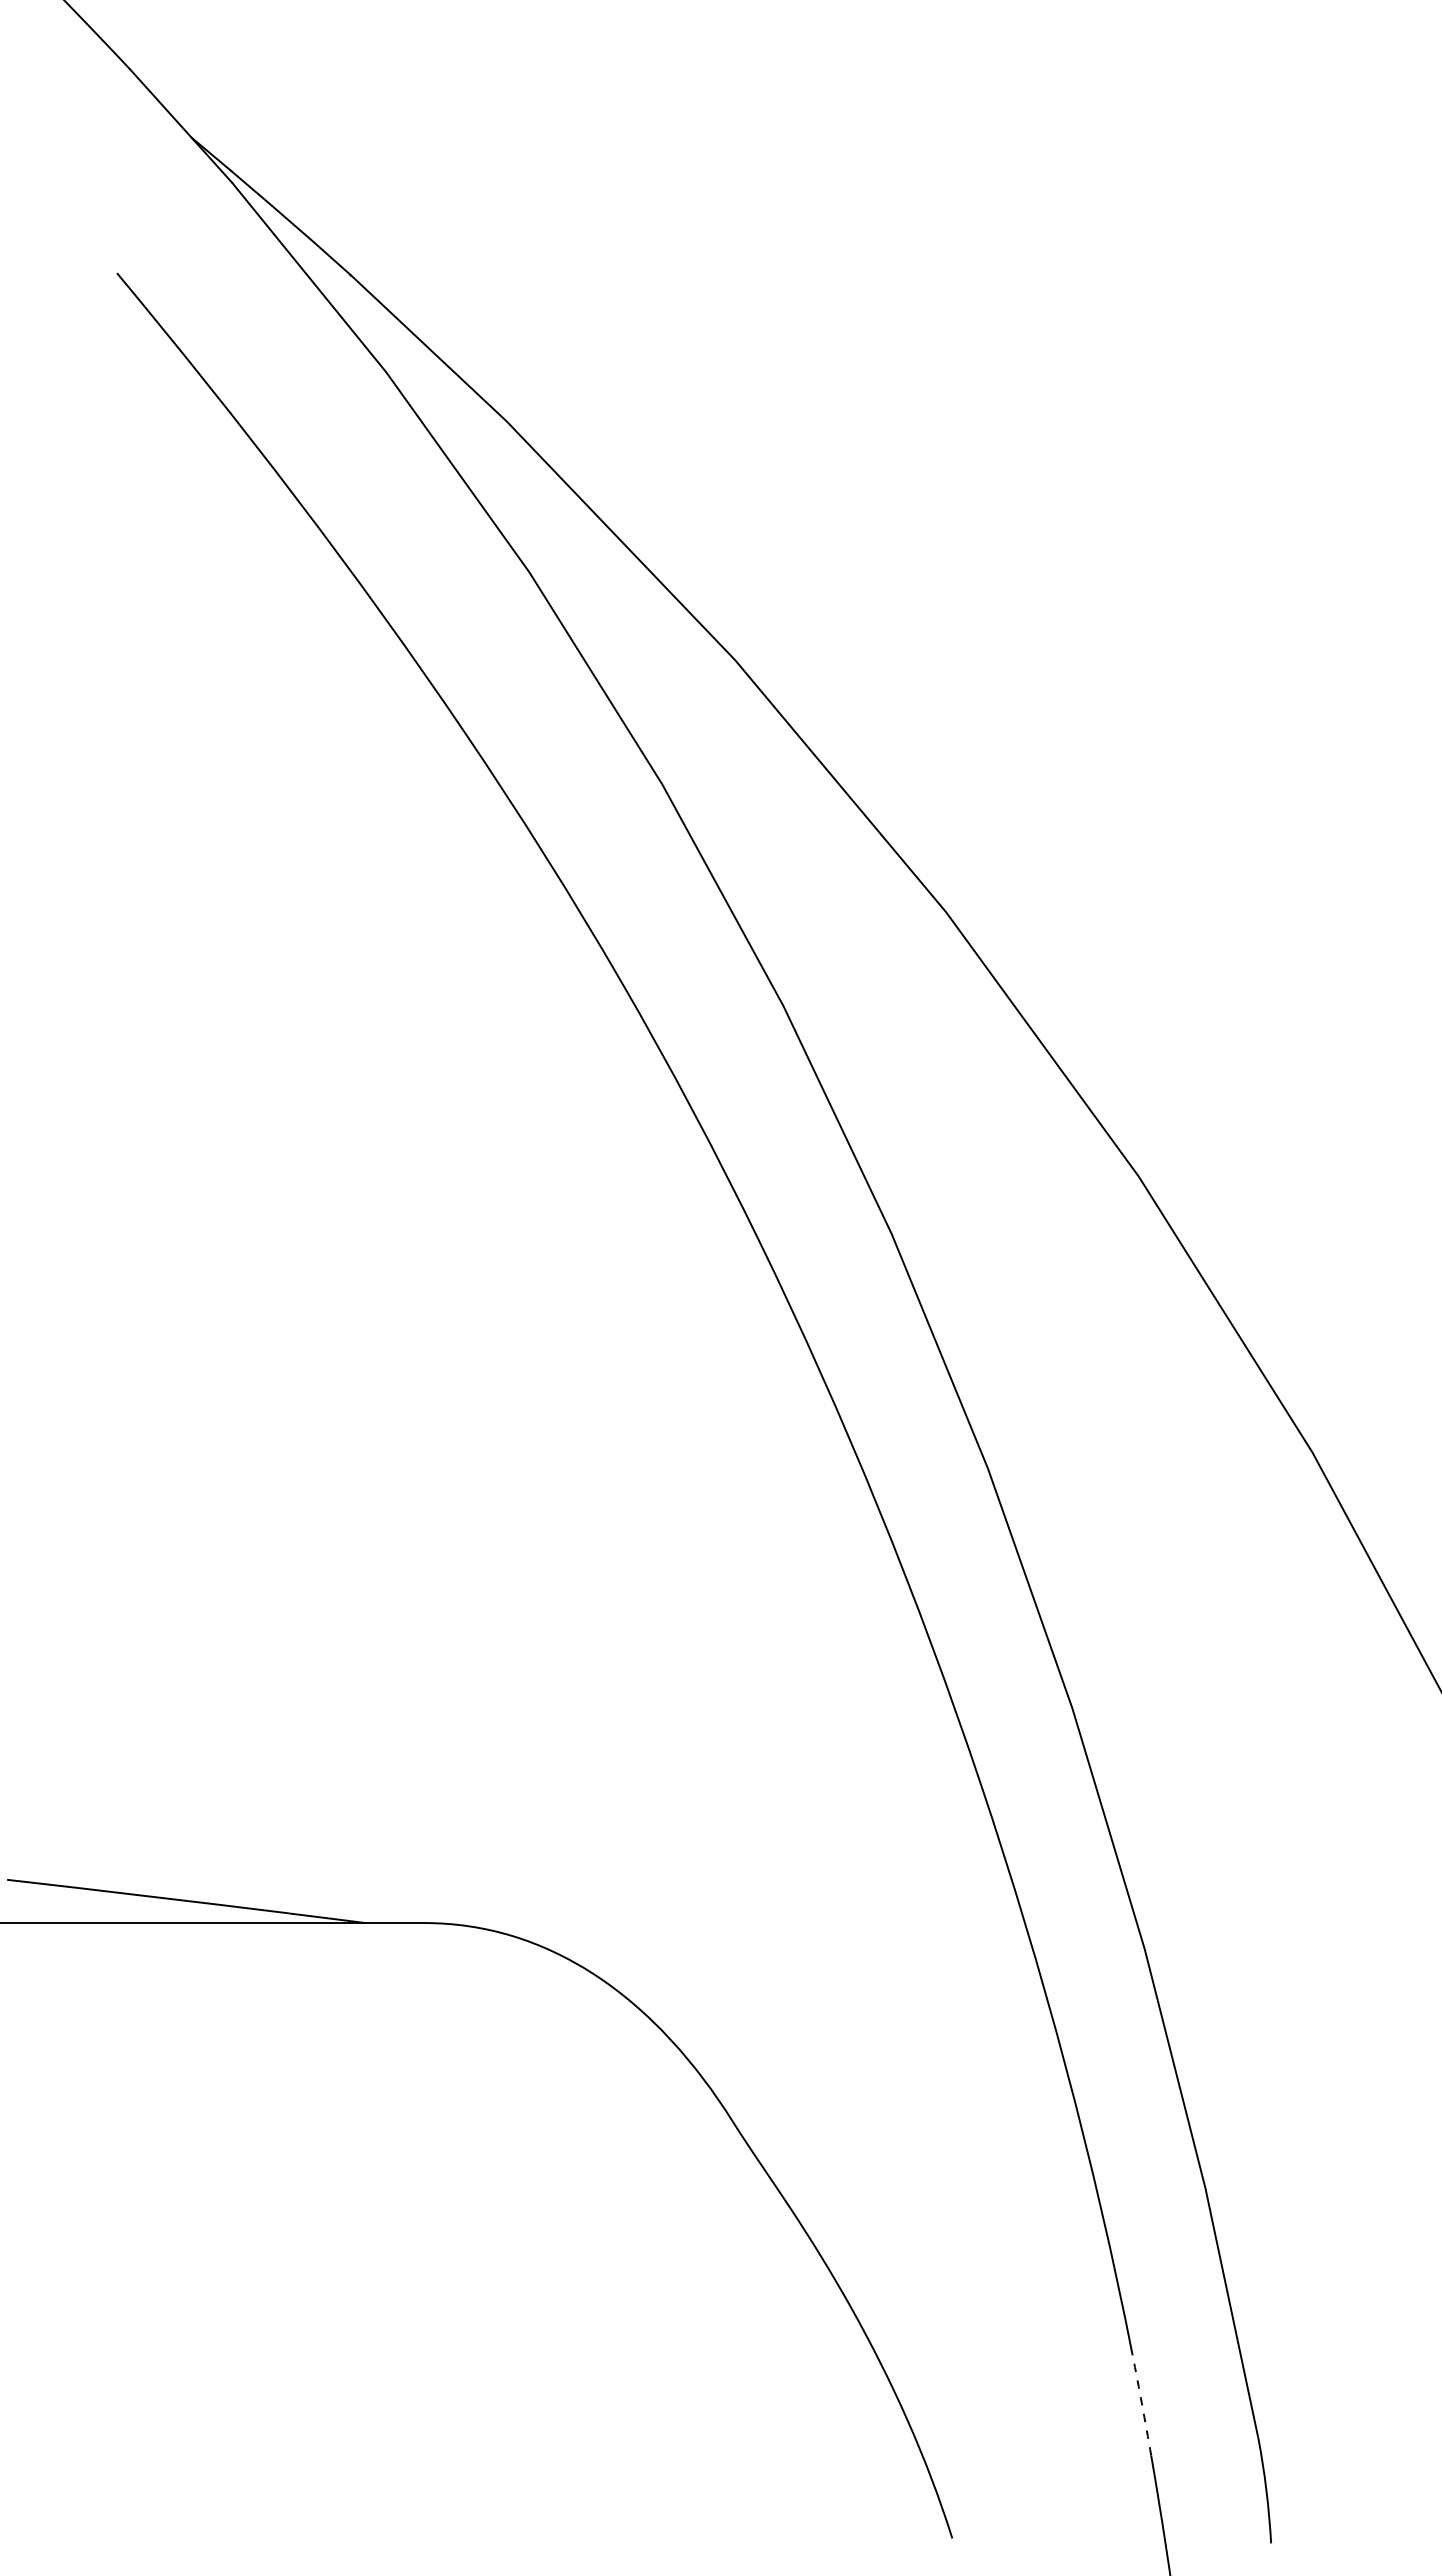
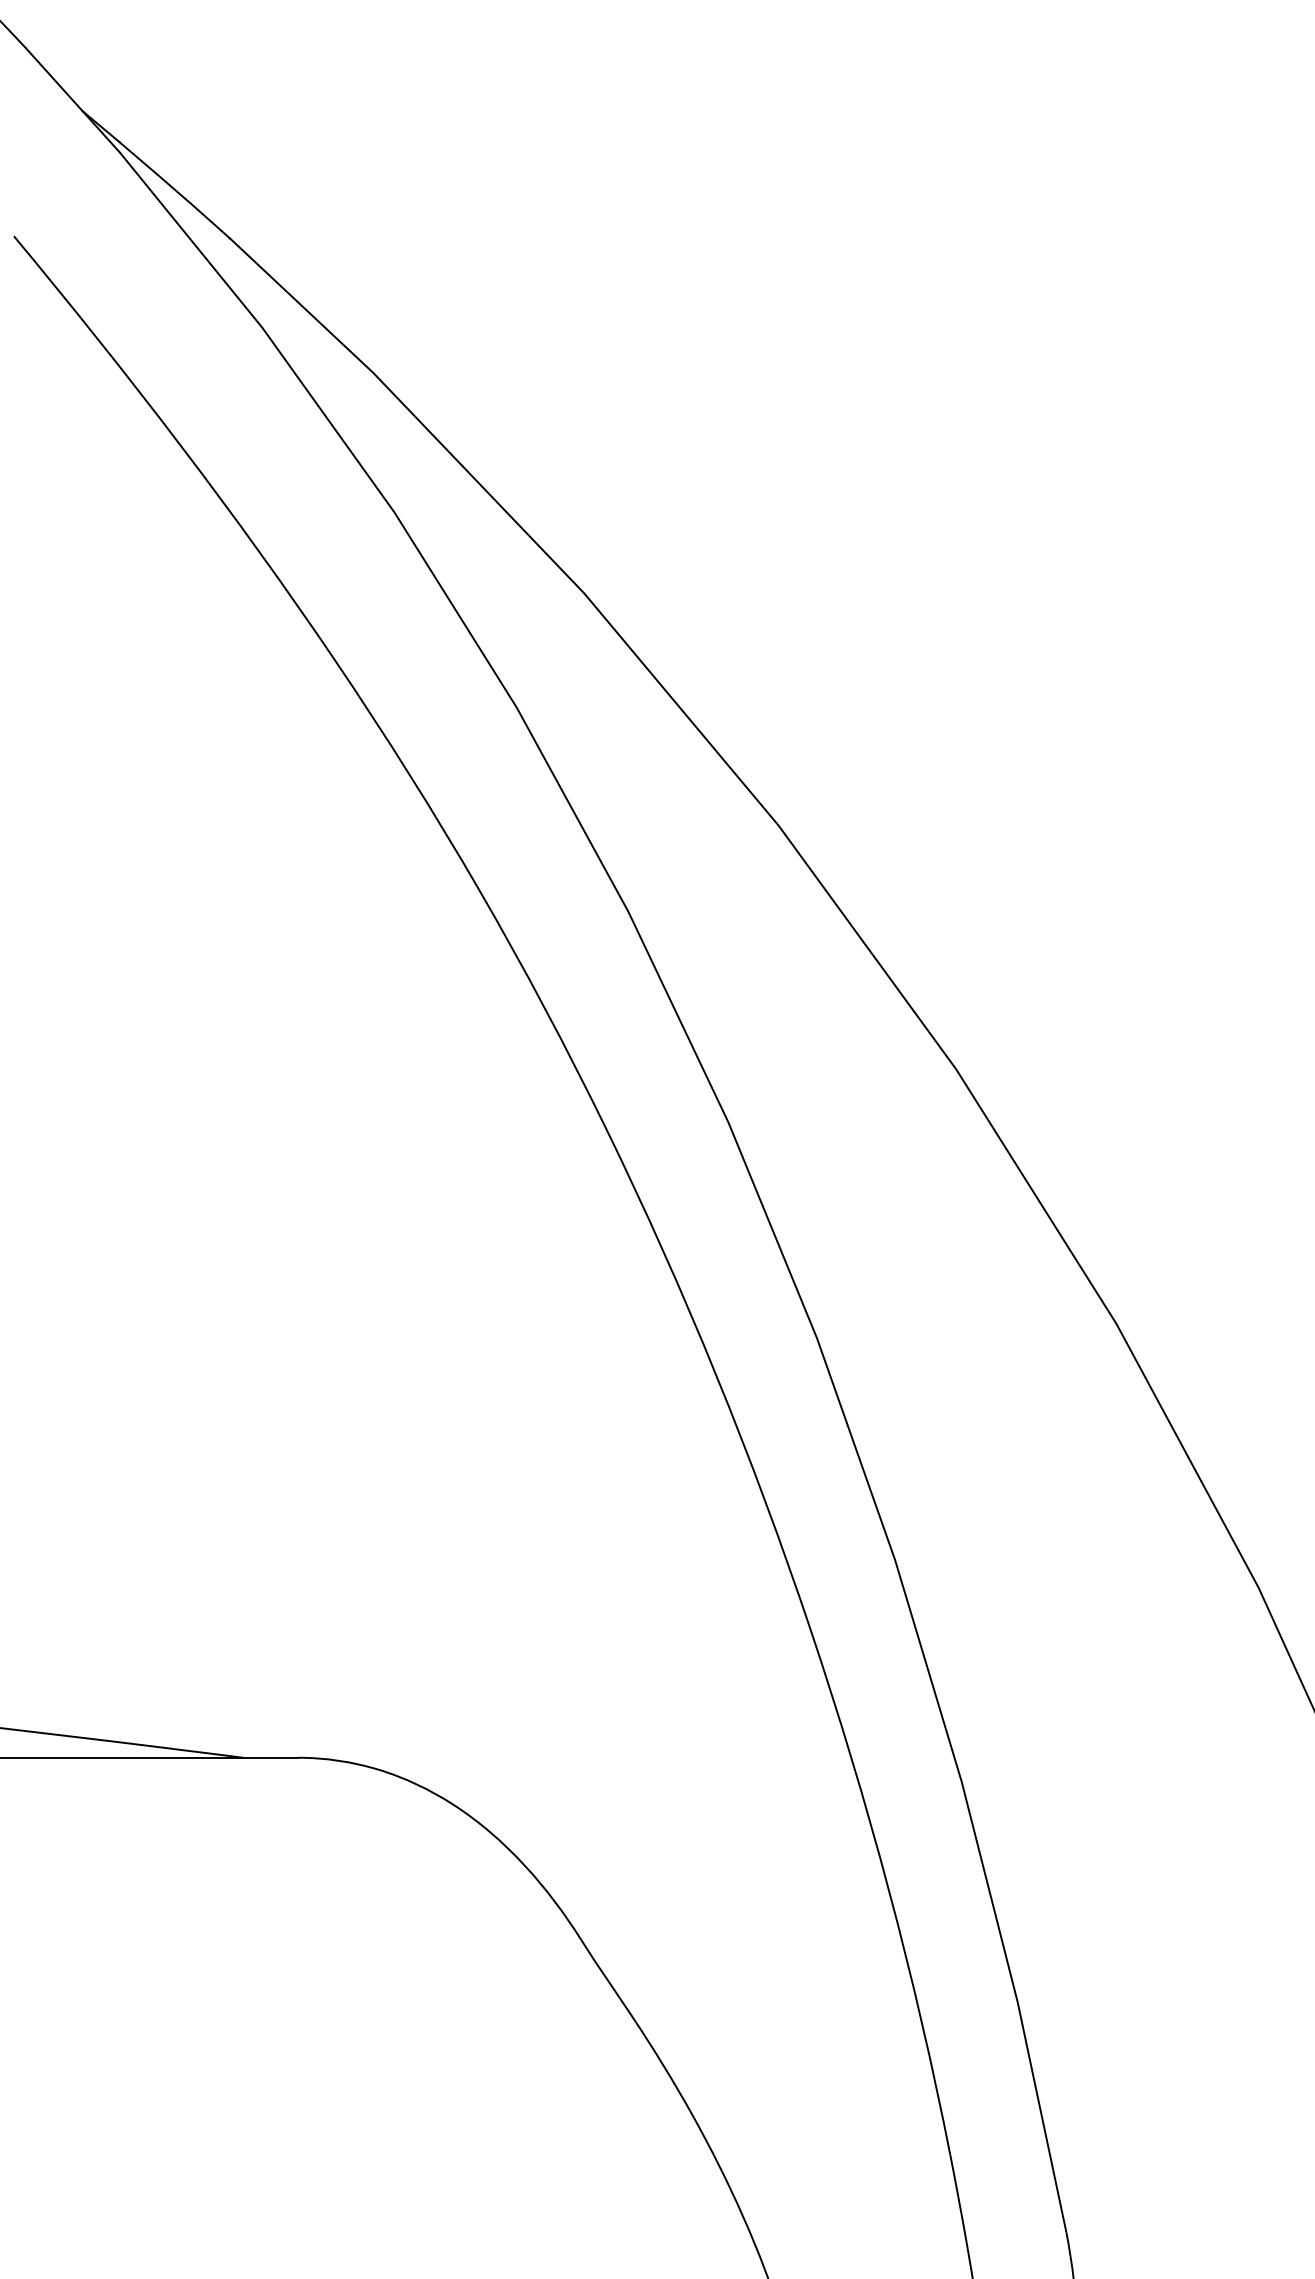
arc: (1142, 2405) -> (959, 2202), dashed -> solid

